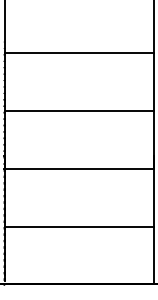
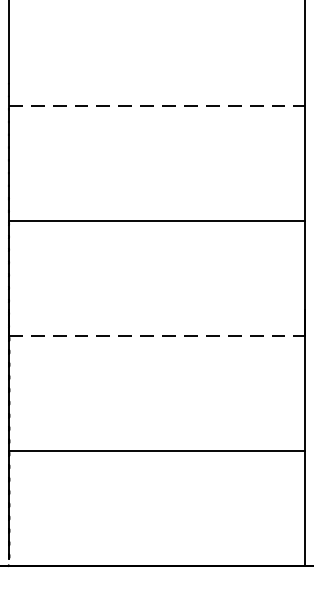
line: (79, 53) -> (157, 106), solid -> dashed
line: (79, 168) -> (157, 335), solid -> dashed

